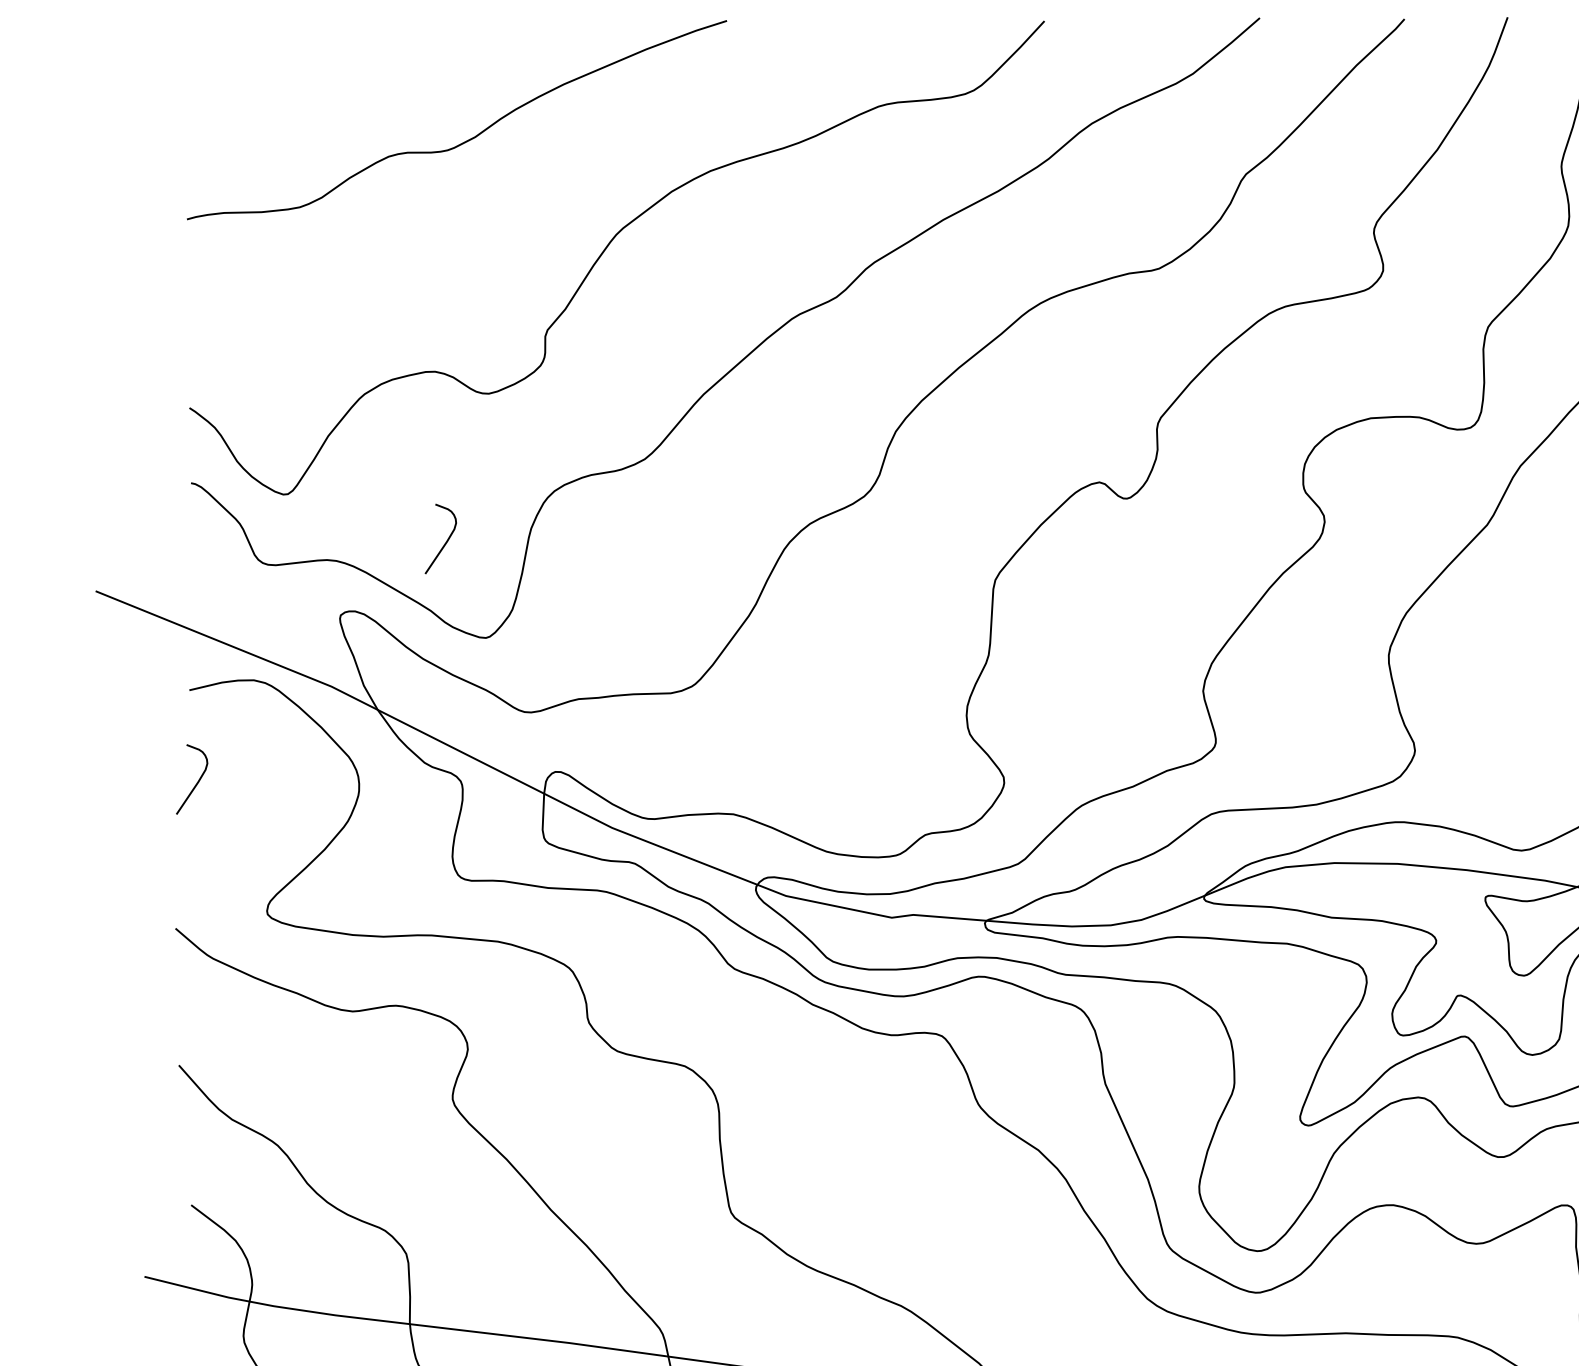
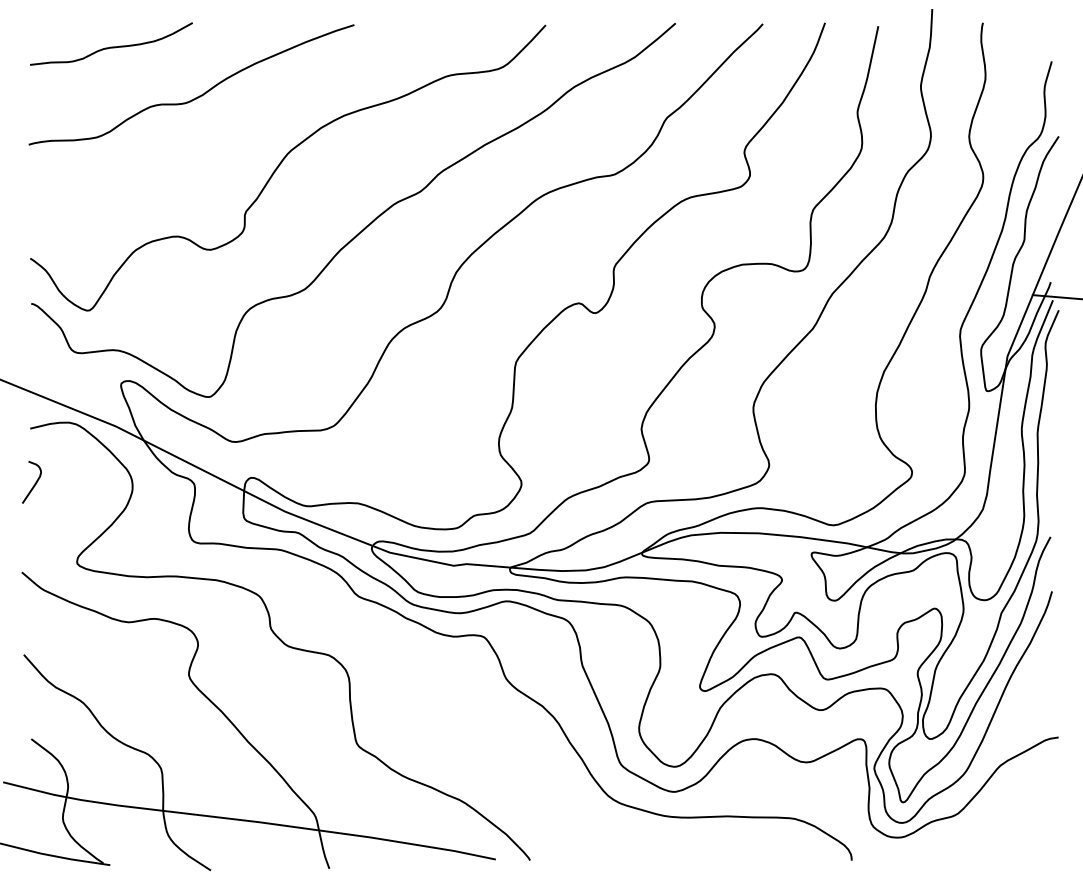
curve: (324, 56) -> (111, 46), added
curve: (445, 540) -> (184, 338), removed

